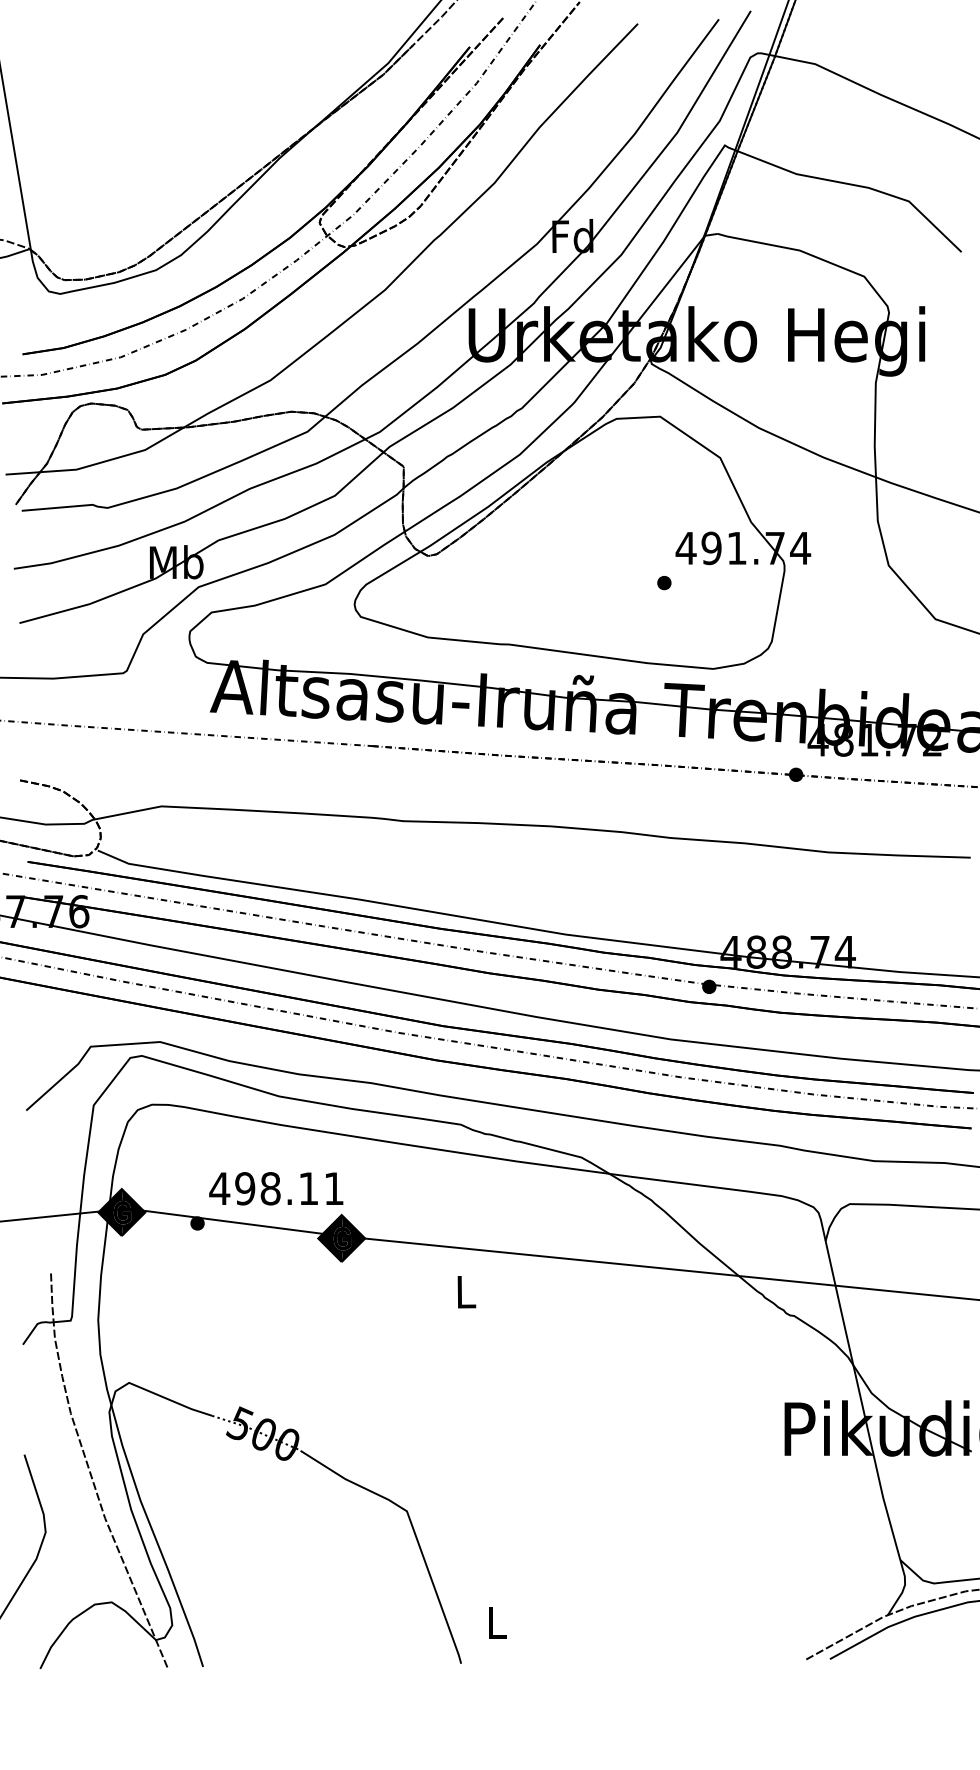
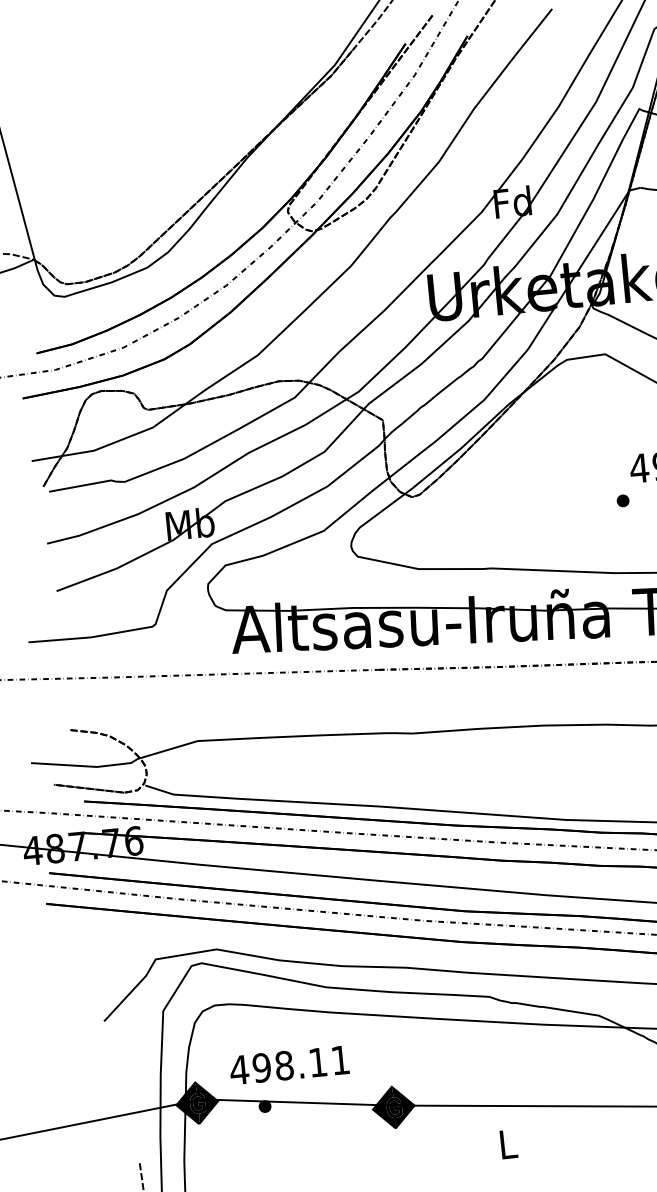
text: (276, 1188) -> (289, 1065), moved

